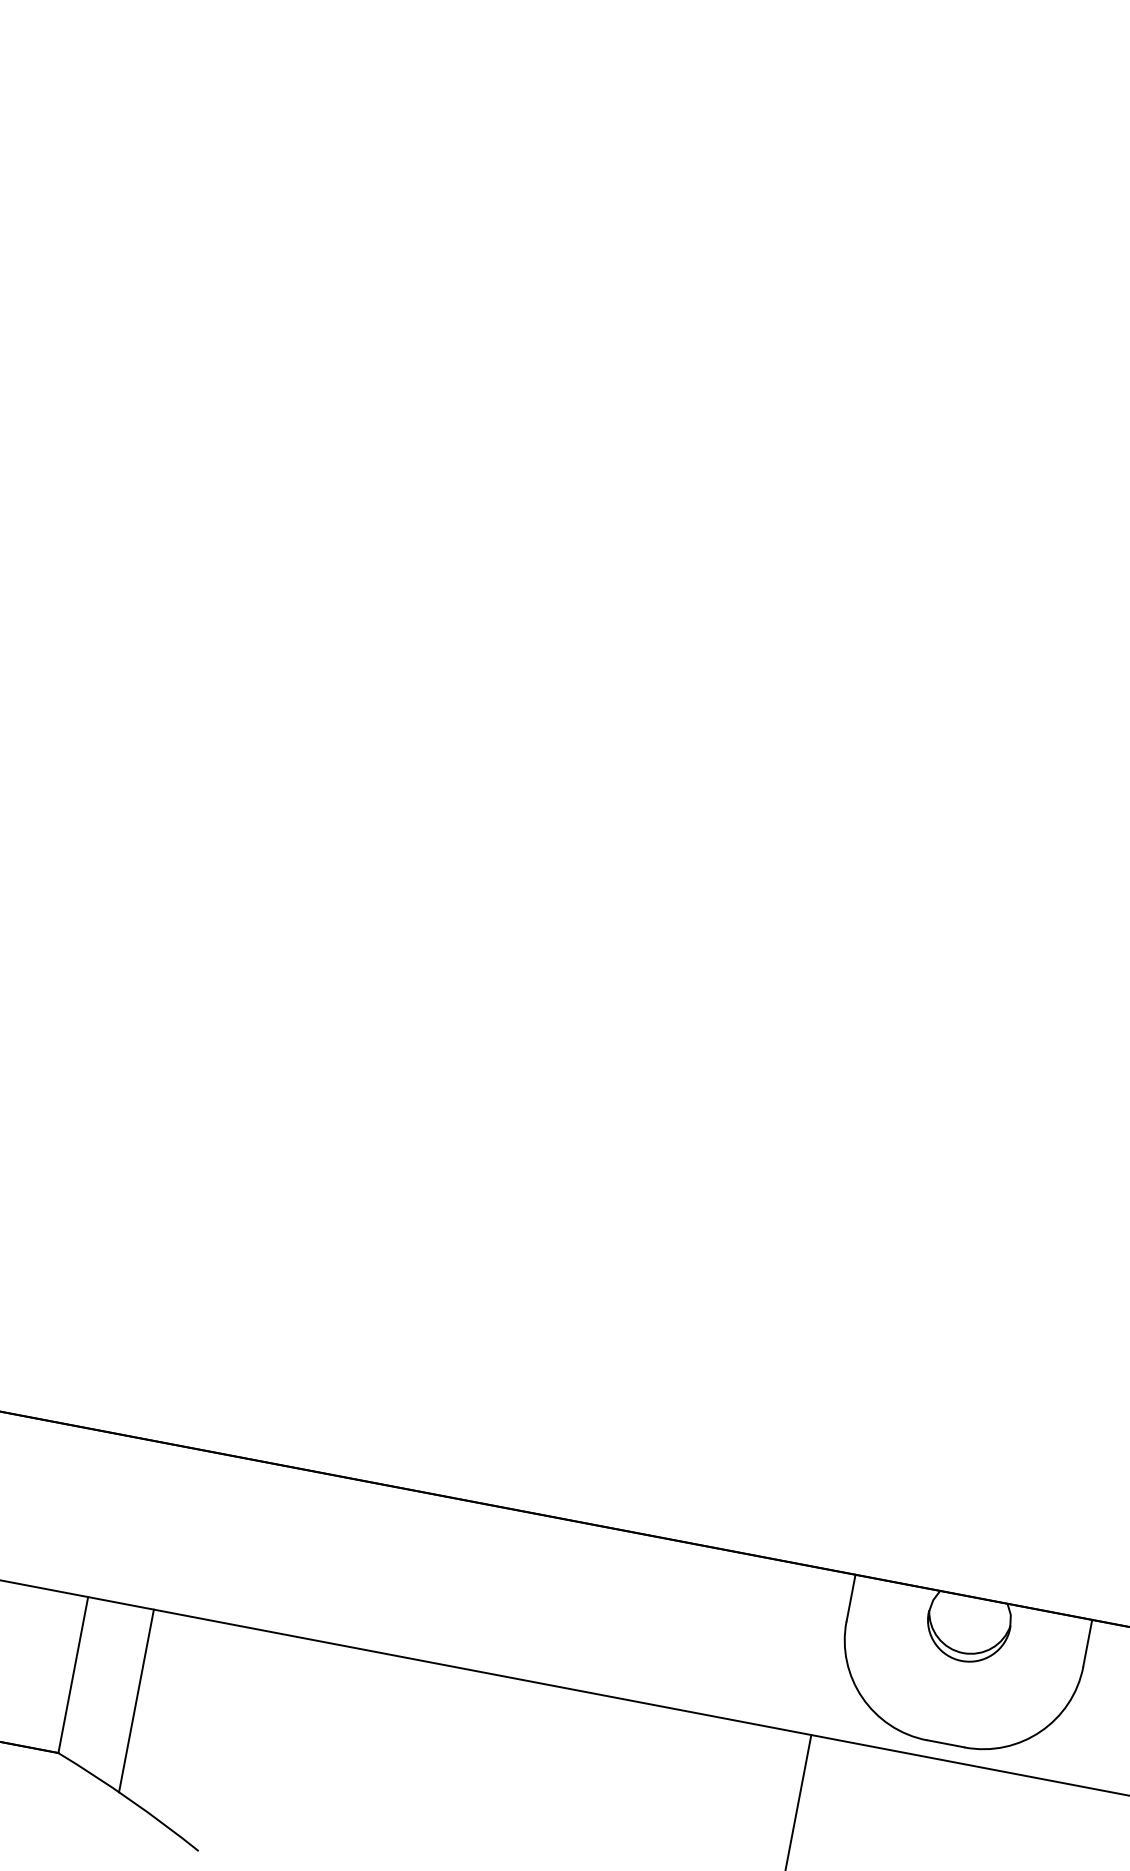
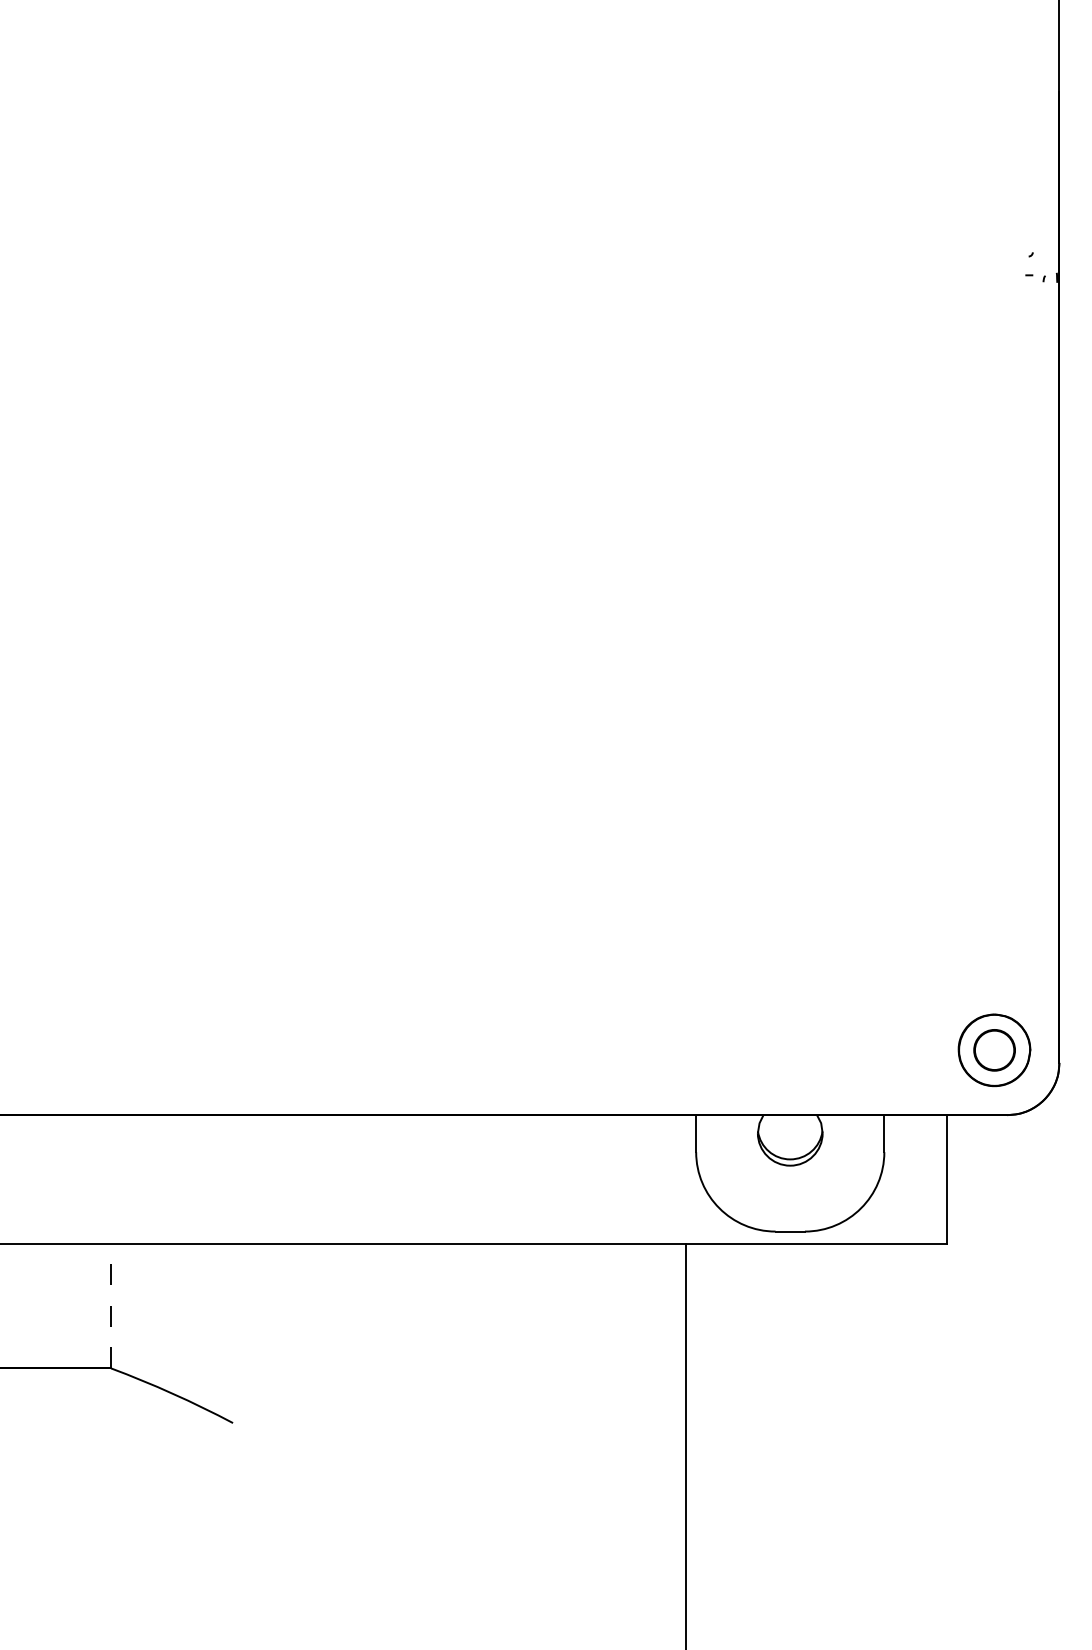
line: (73, 1675) -> (111, 1306), solid -> dashed
line: (136, 1700) -> (163, 1316), removed

